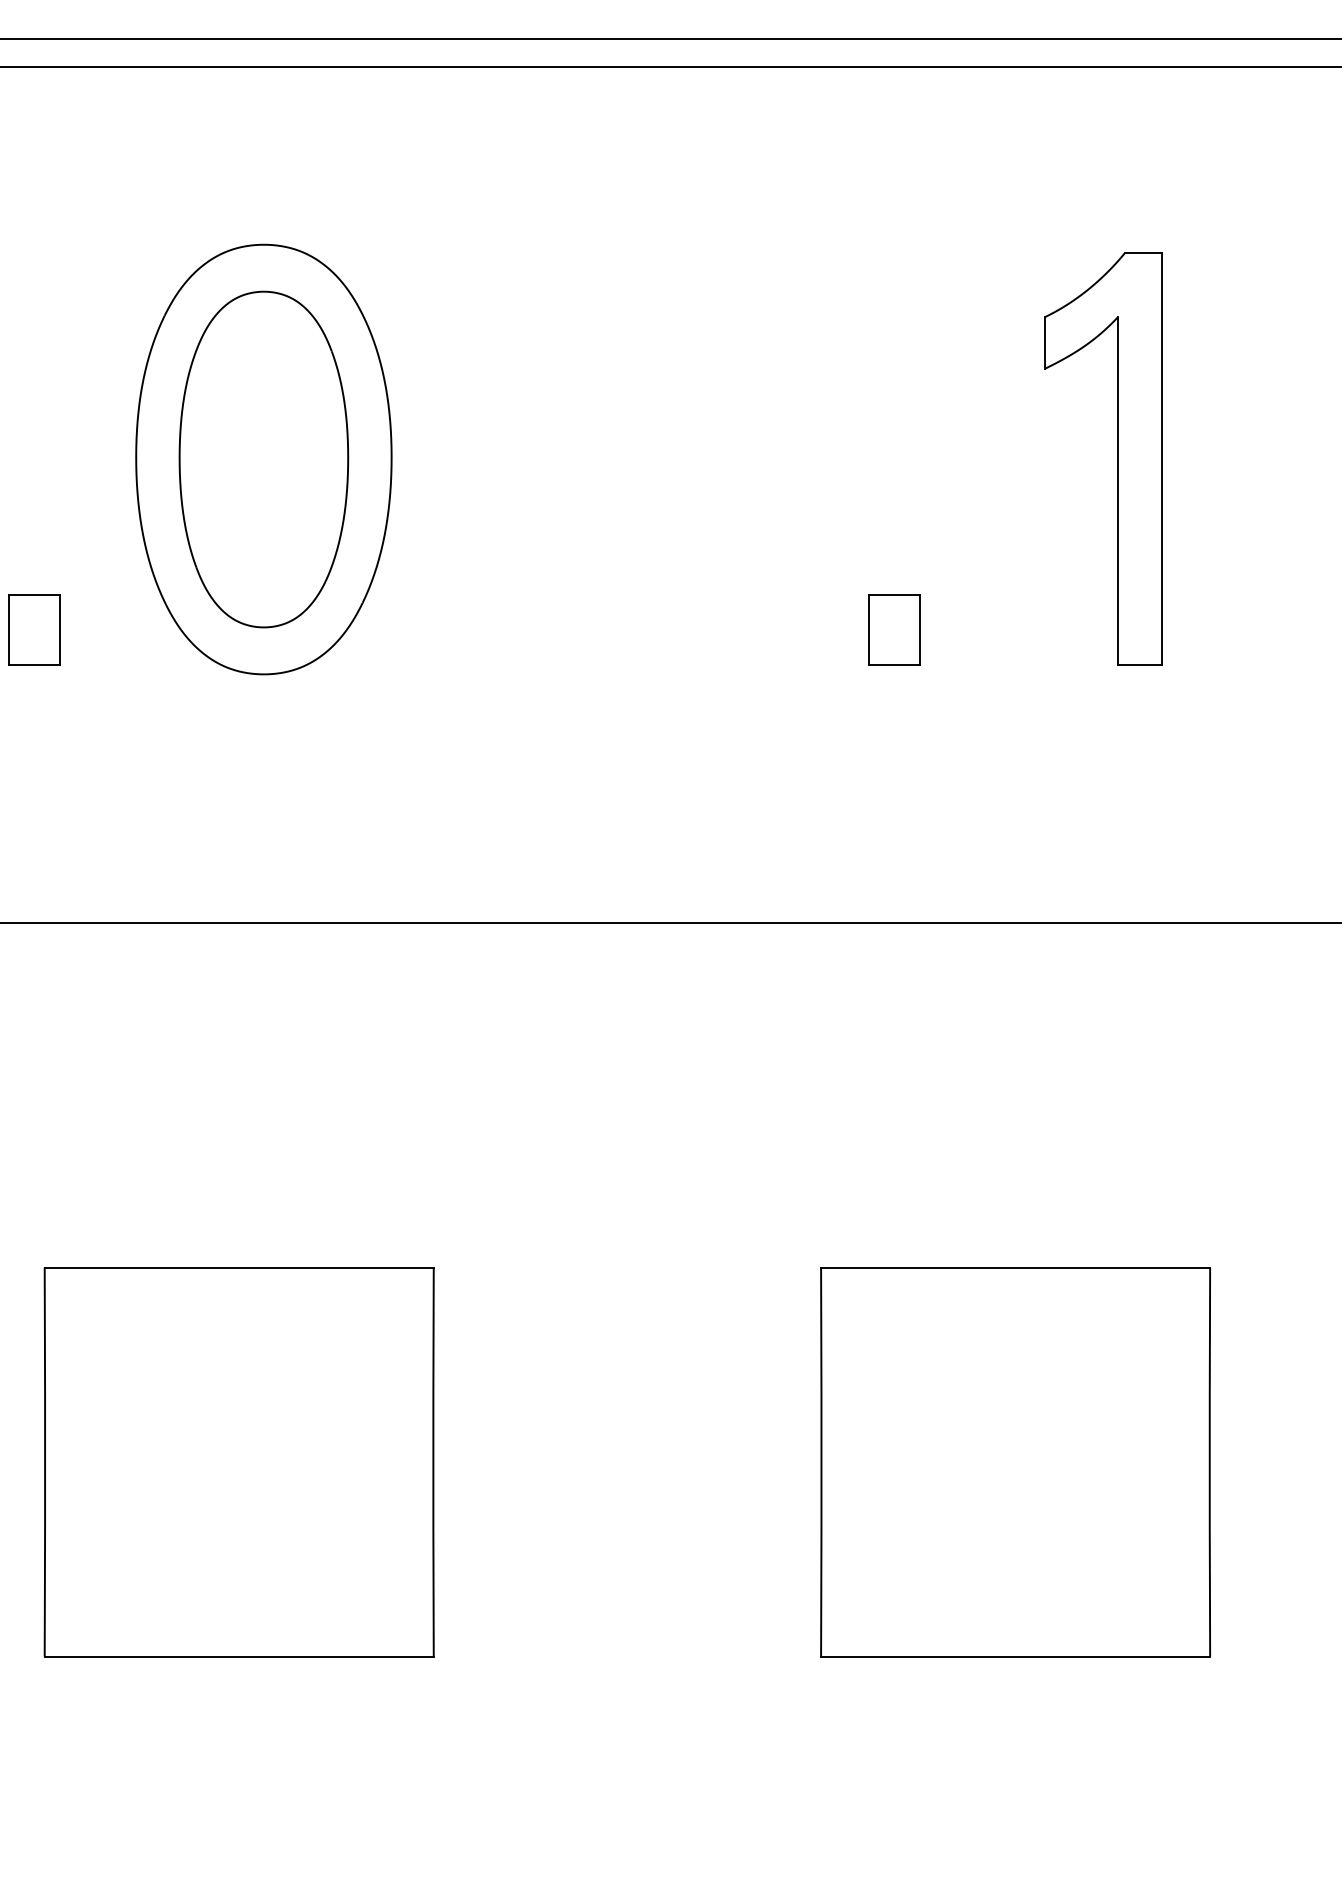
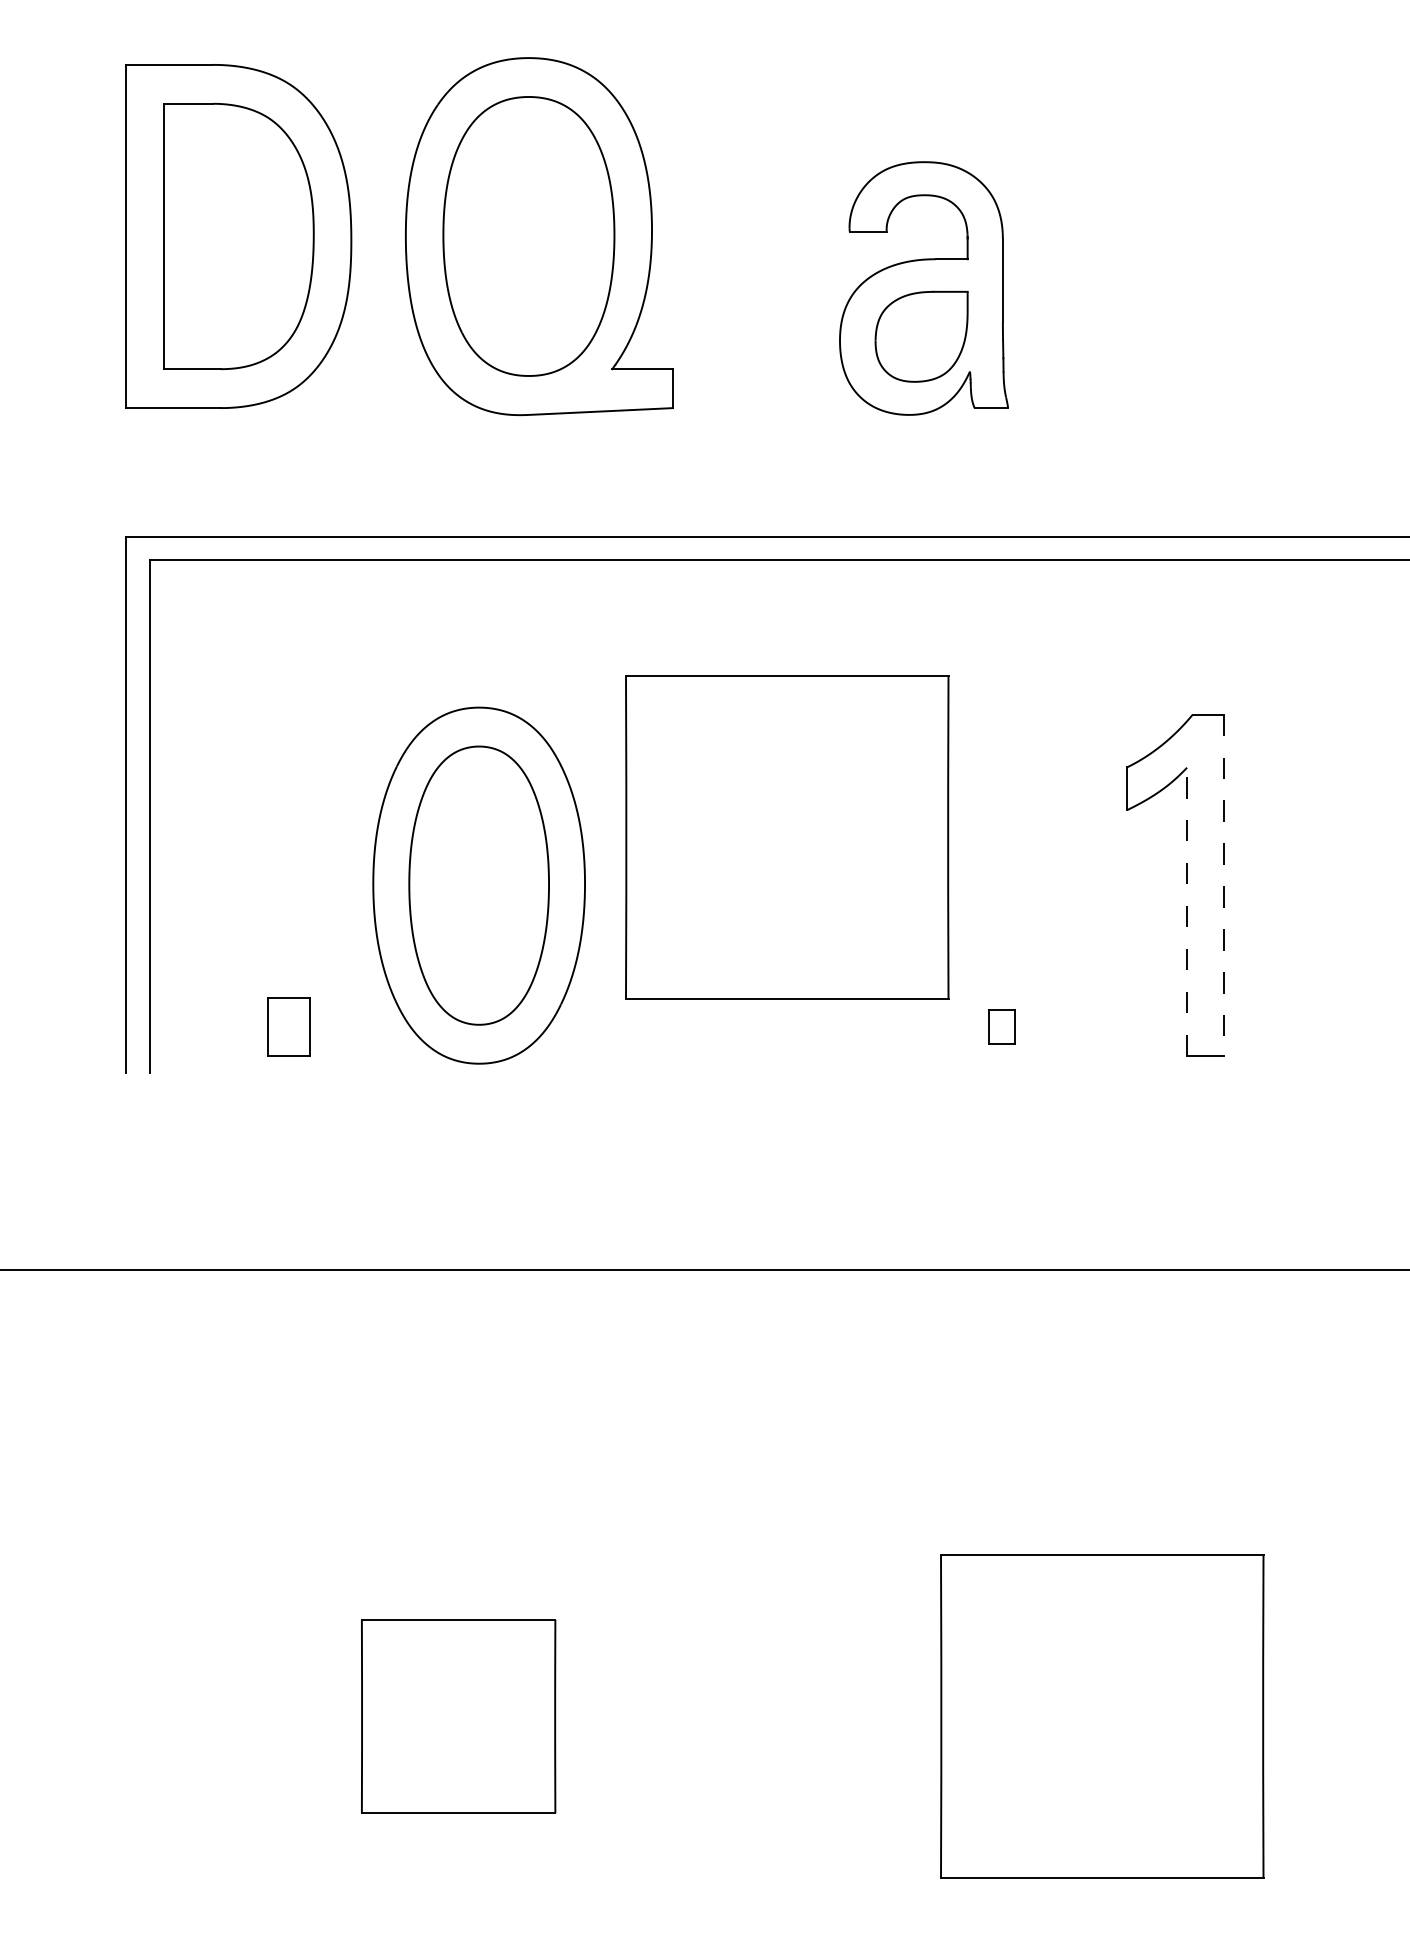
part: (635, 401) -> (787, 837), added
line: (1161, 459) -> (1223, 885), solid -> dashed
line: (1118, 490) -> (1187, 911), solid -> dashed
part: (894, 629) -> (1001, 1026), size x0.6
part: (238, 1461) -> (458, 1716), size x0.6

